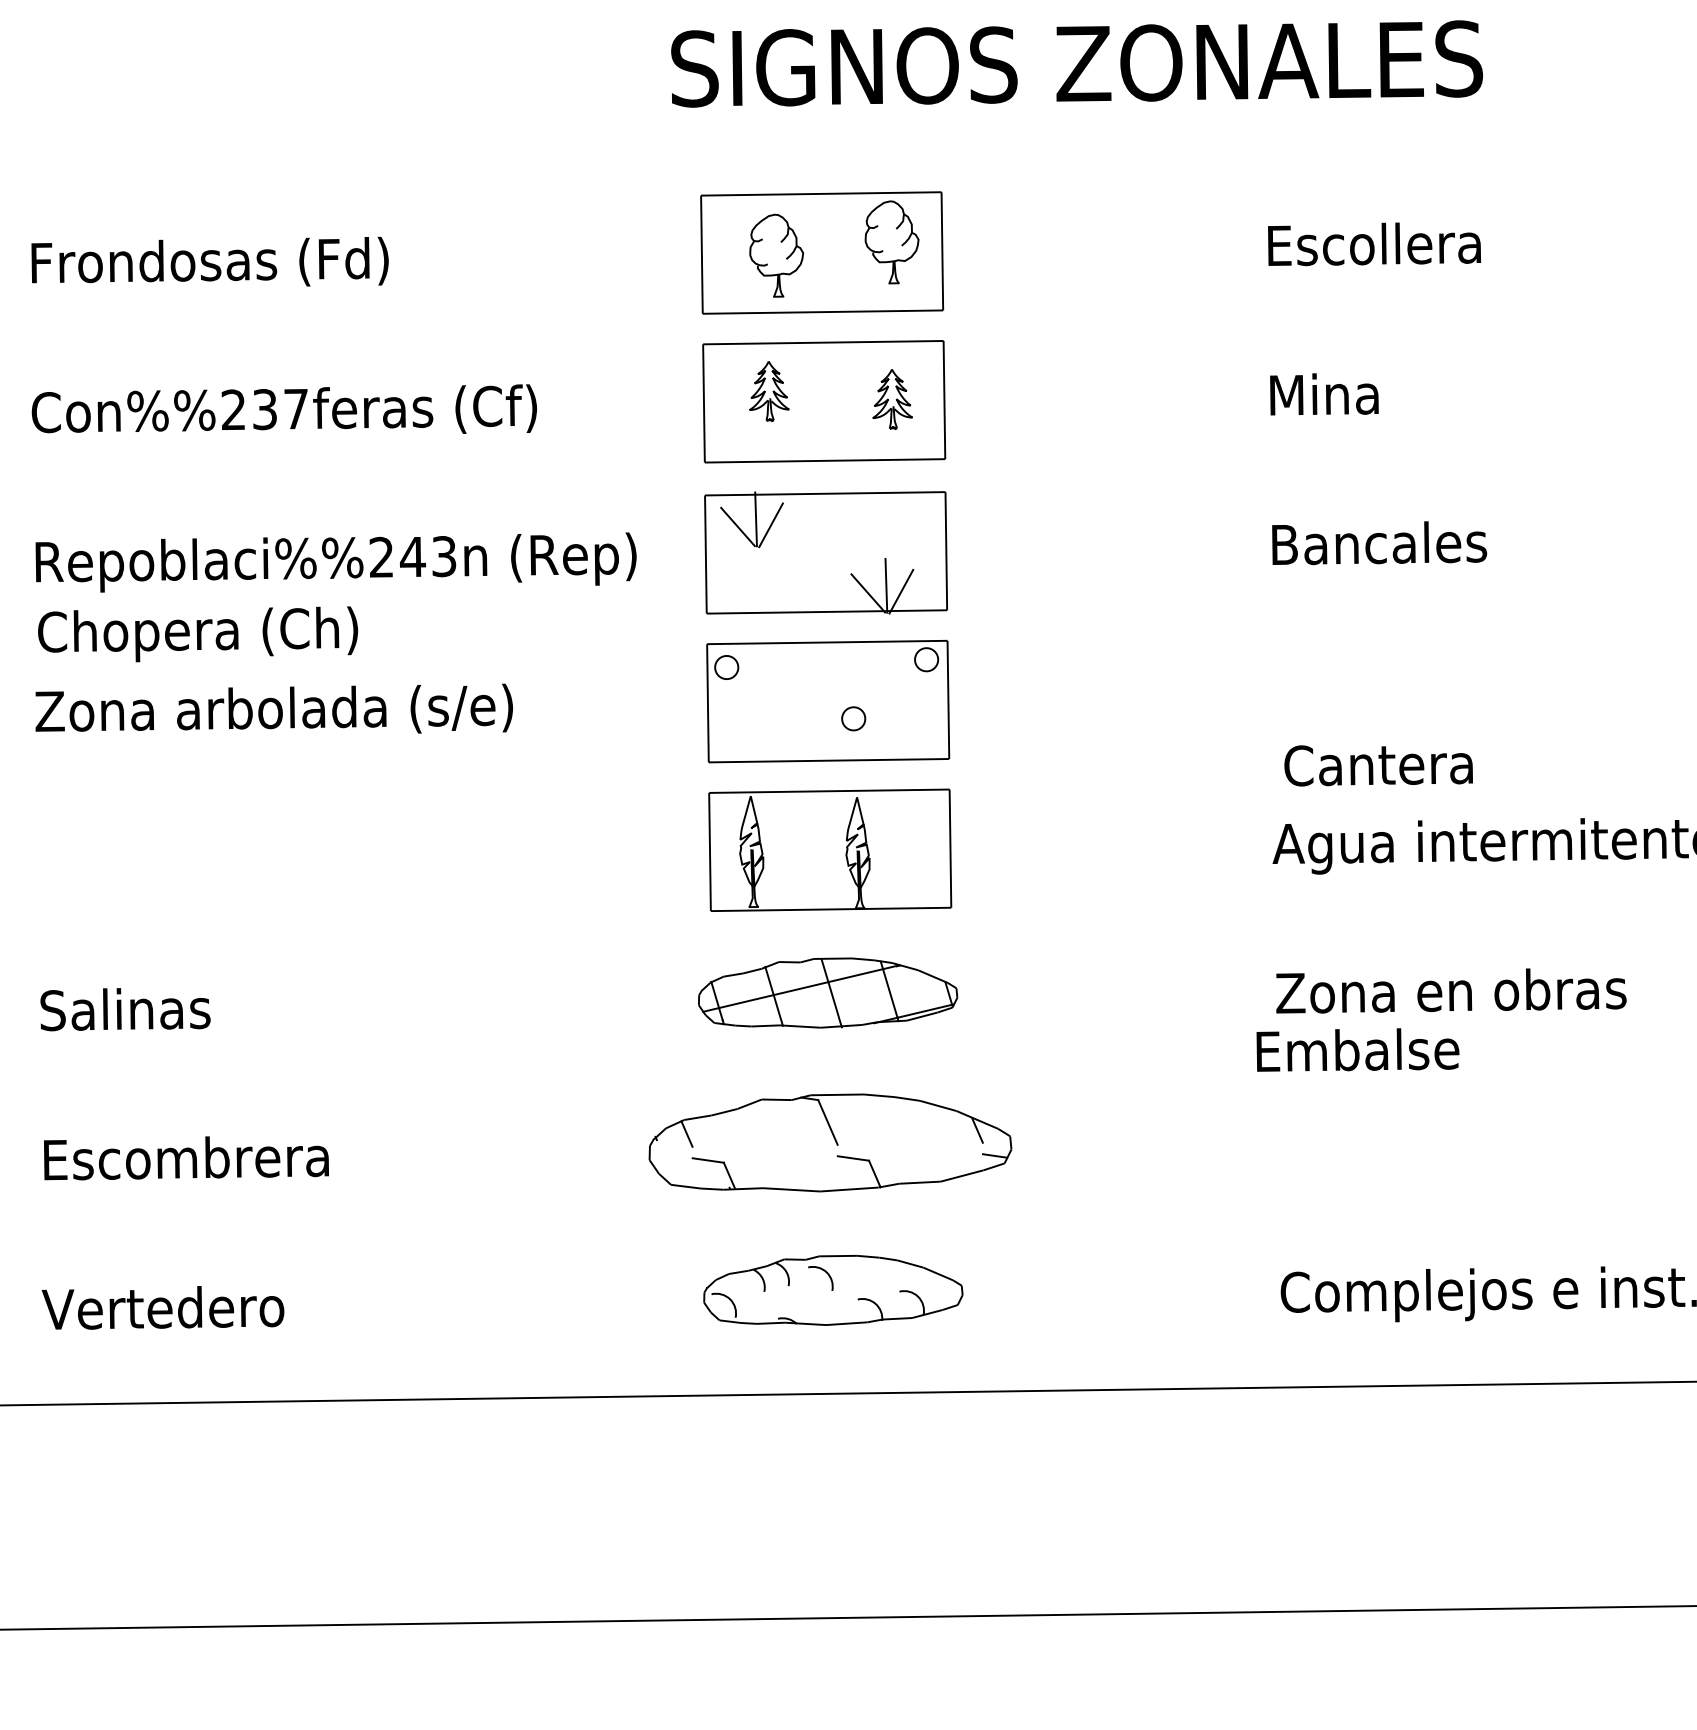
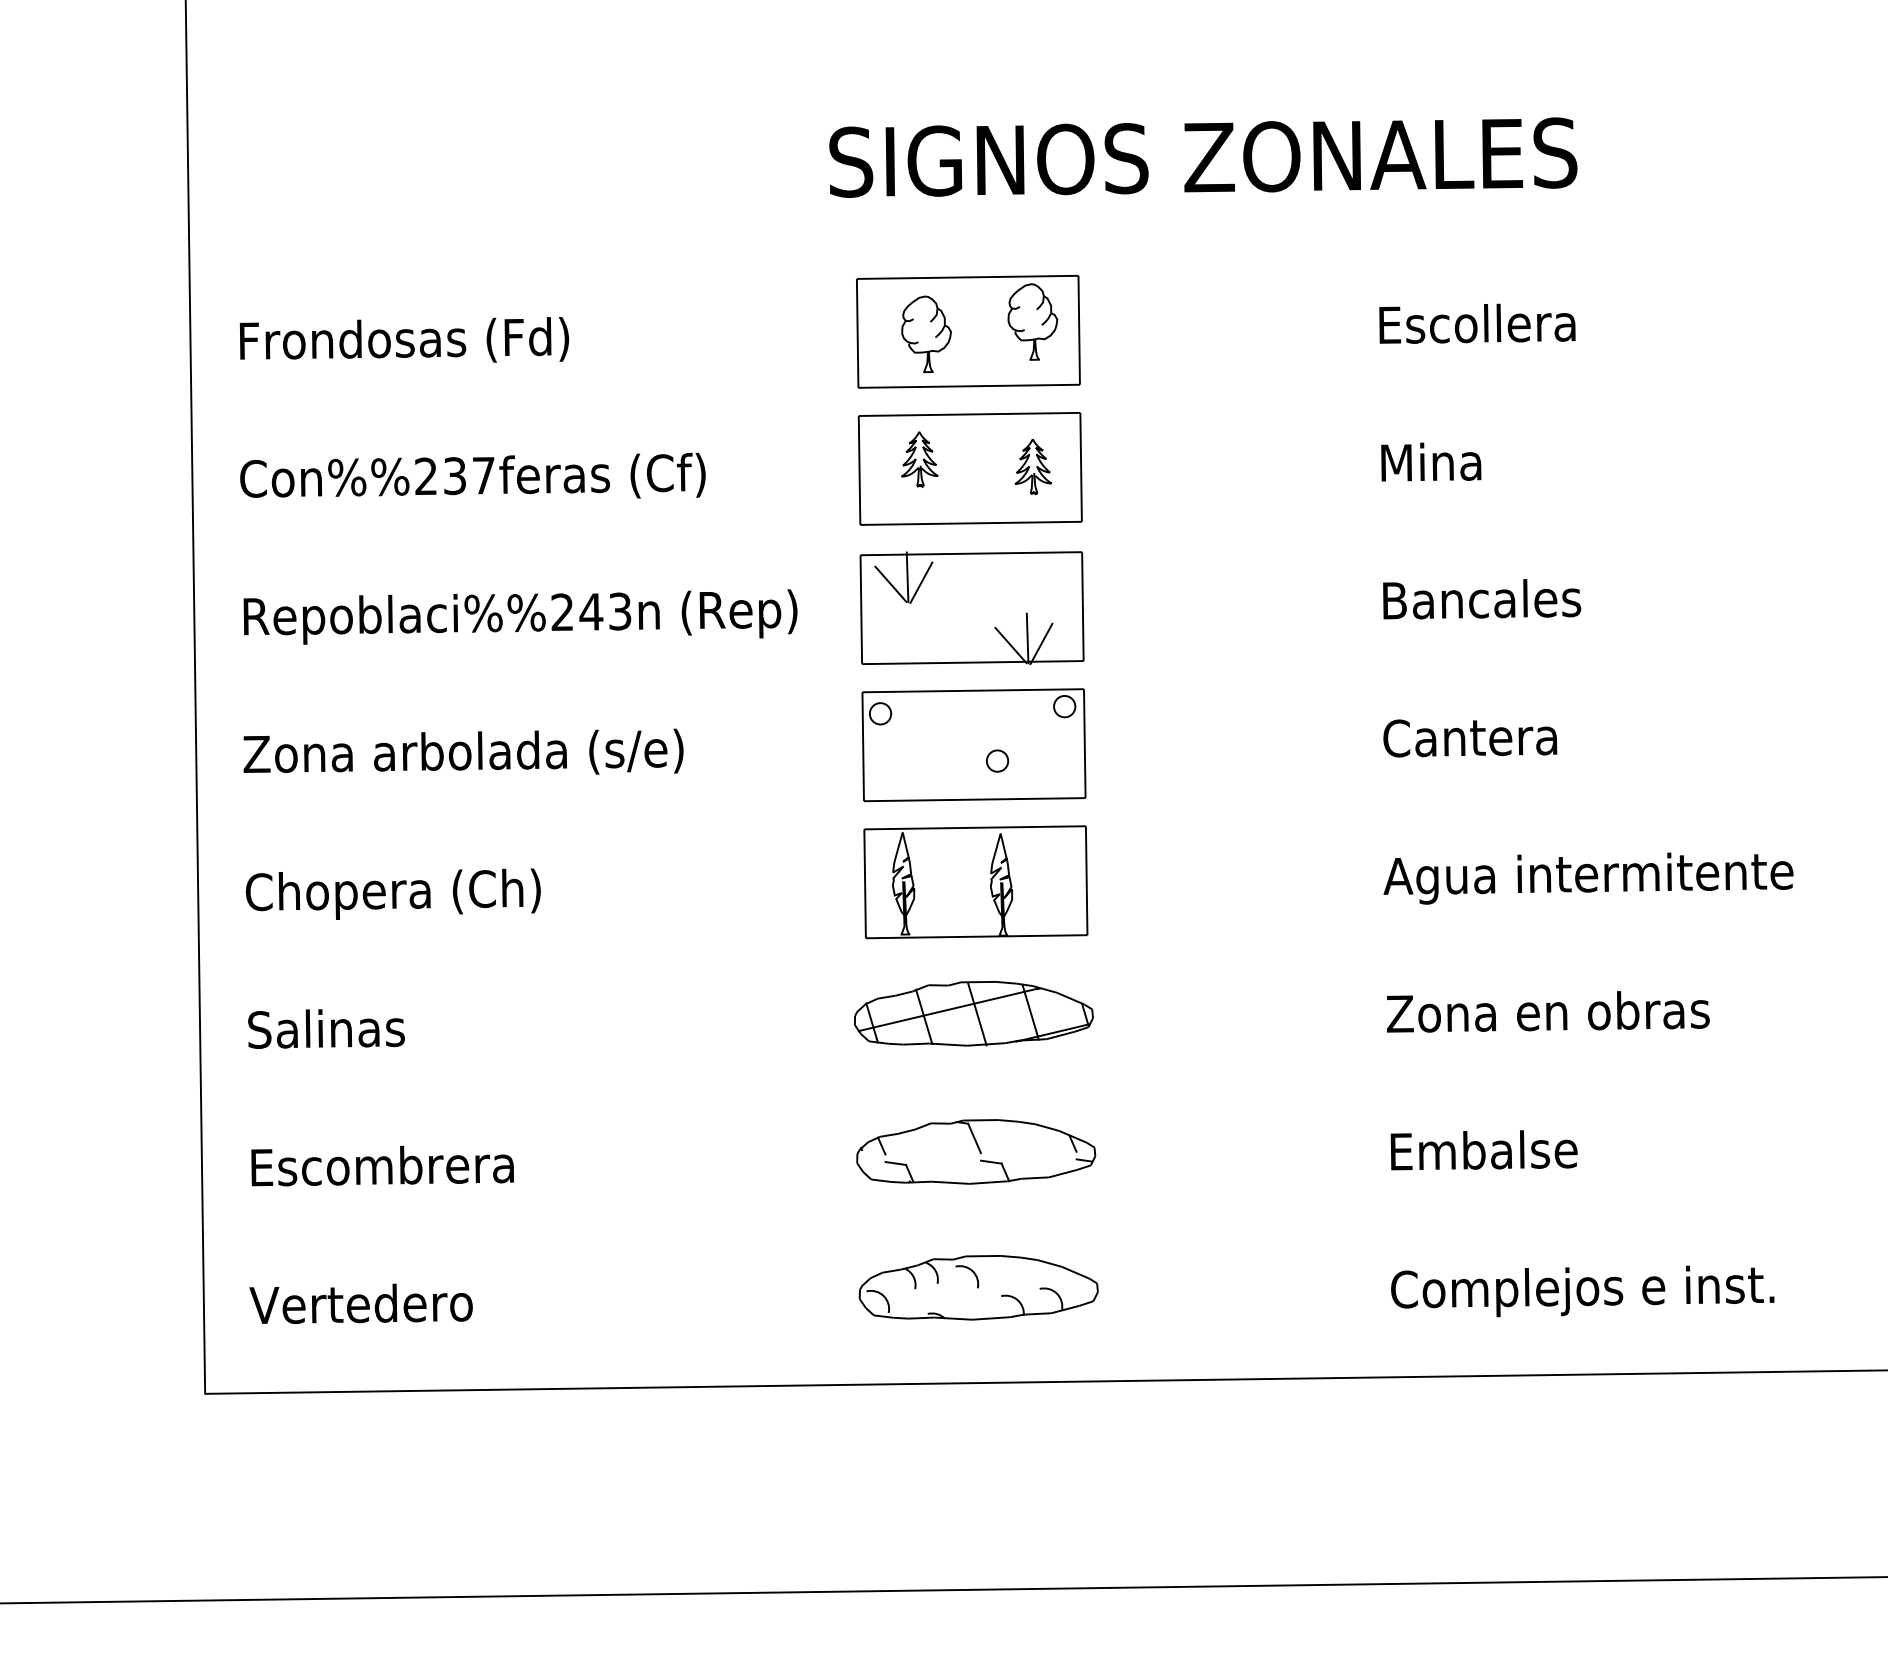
text: (198, 633) -> (393, 893), moved
text: (1378, 765) -> (1470, 738), moved
text: (1357, 1050) -> (1483, 1150), moved
part: (830, 1142) -> (976, 1151), size x0.71

